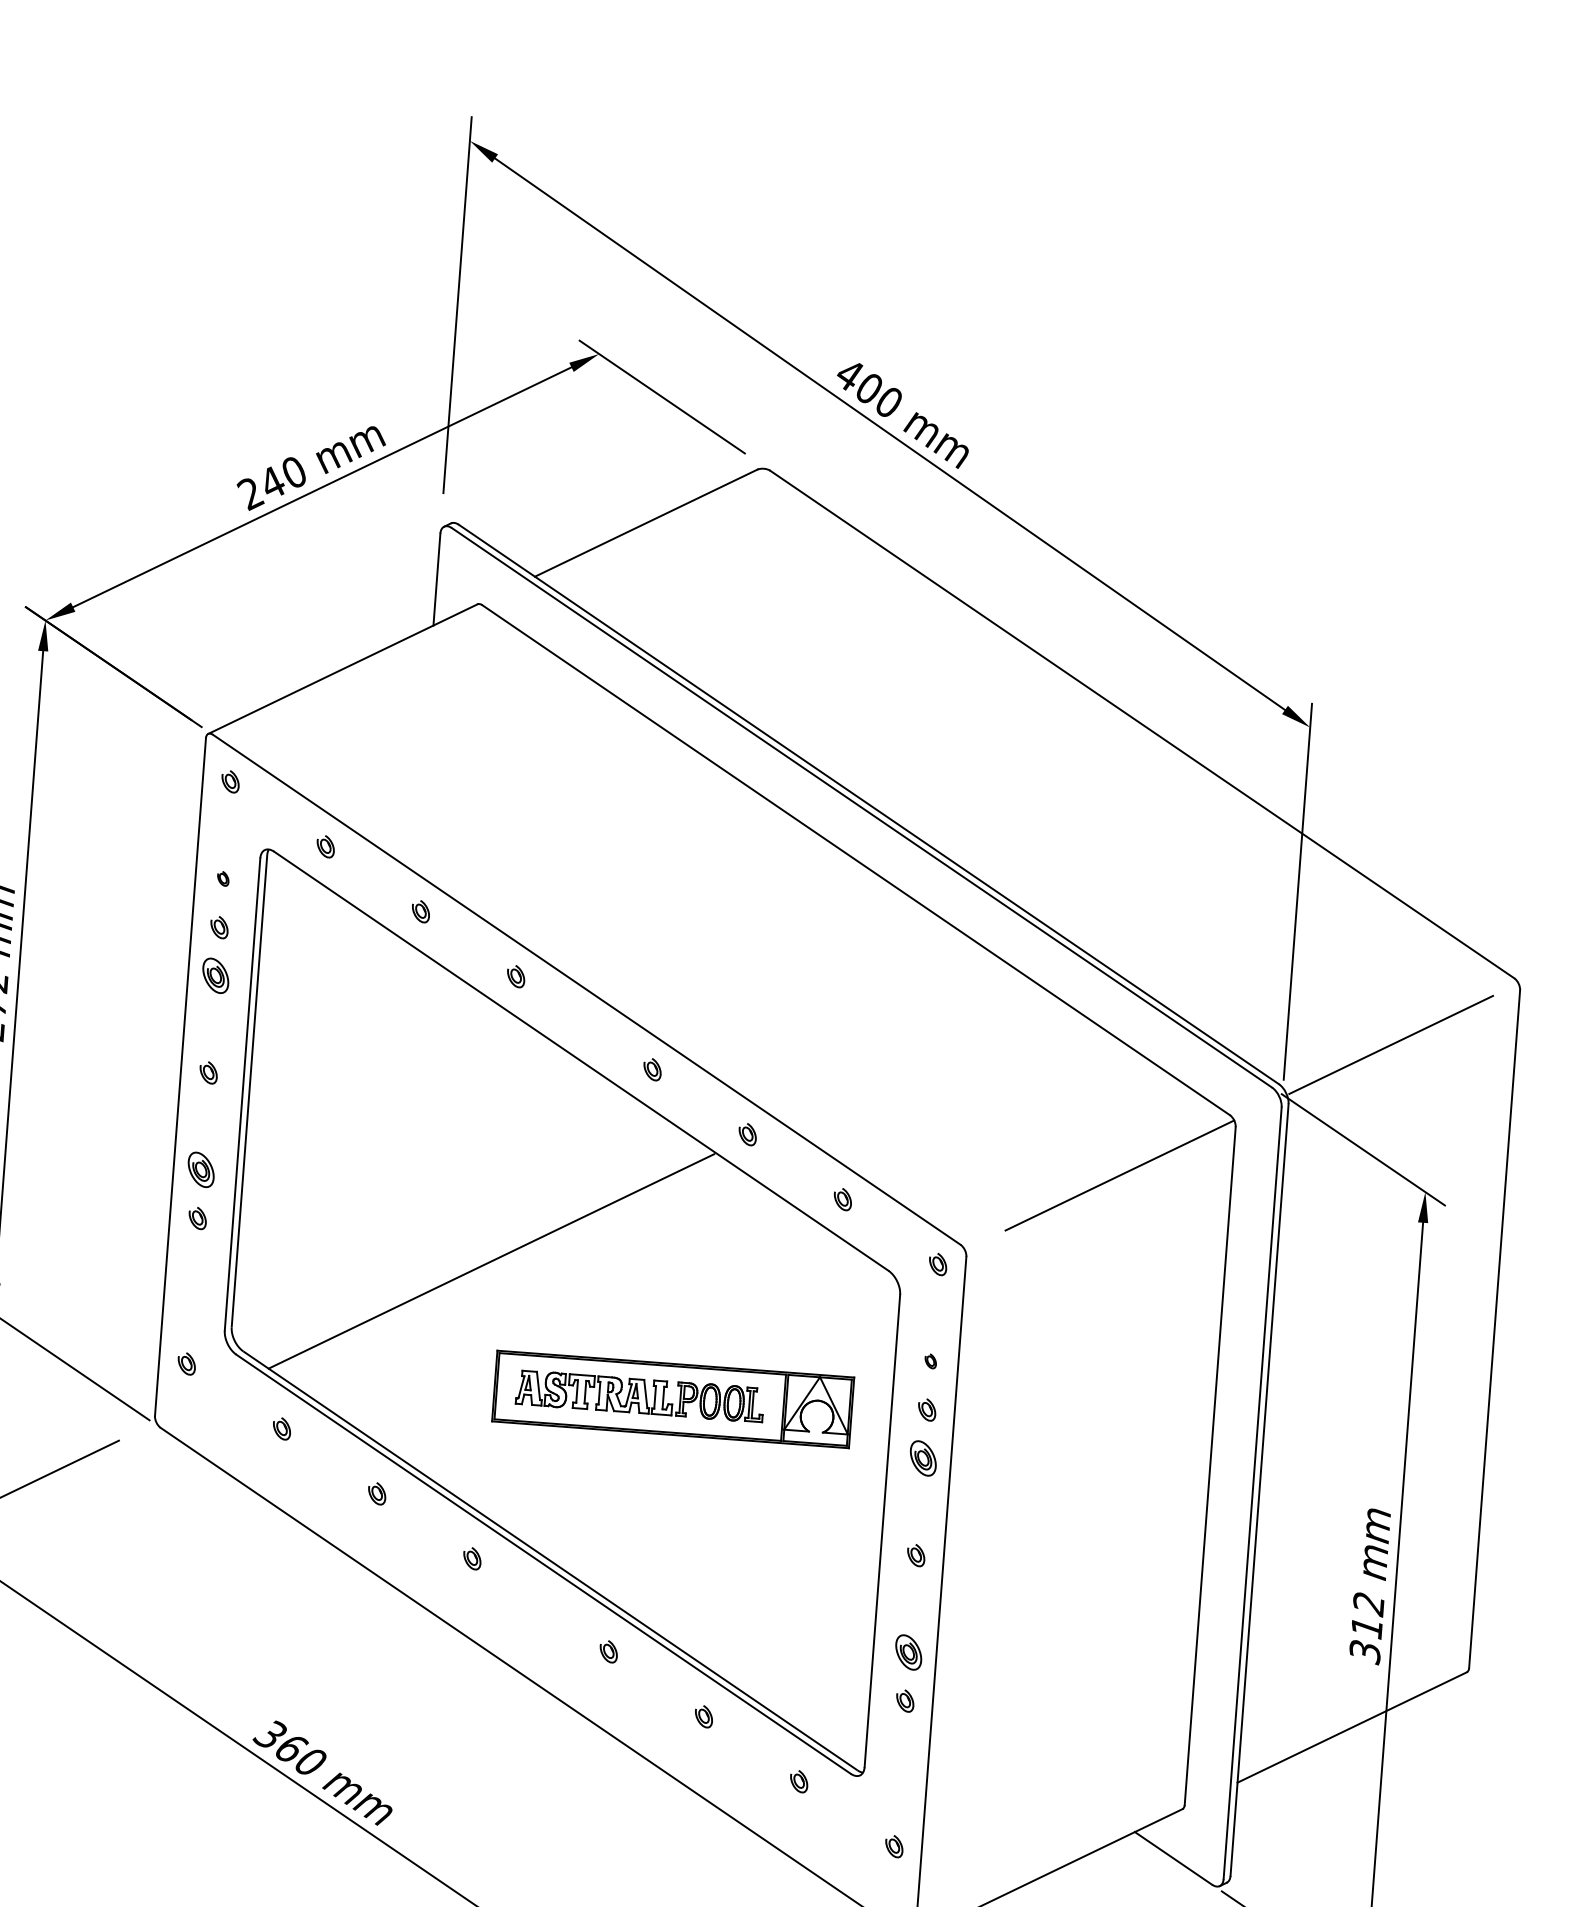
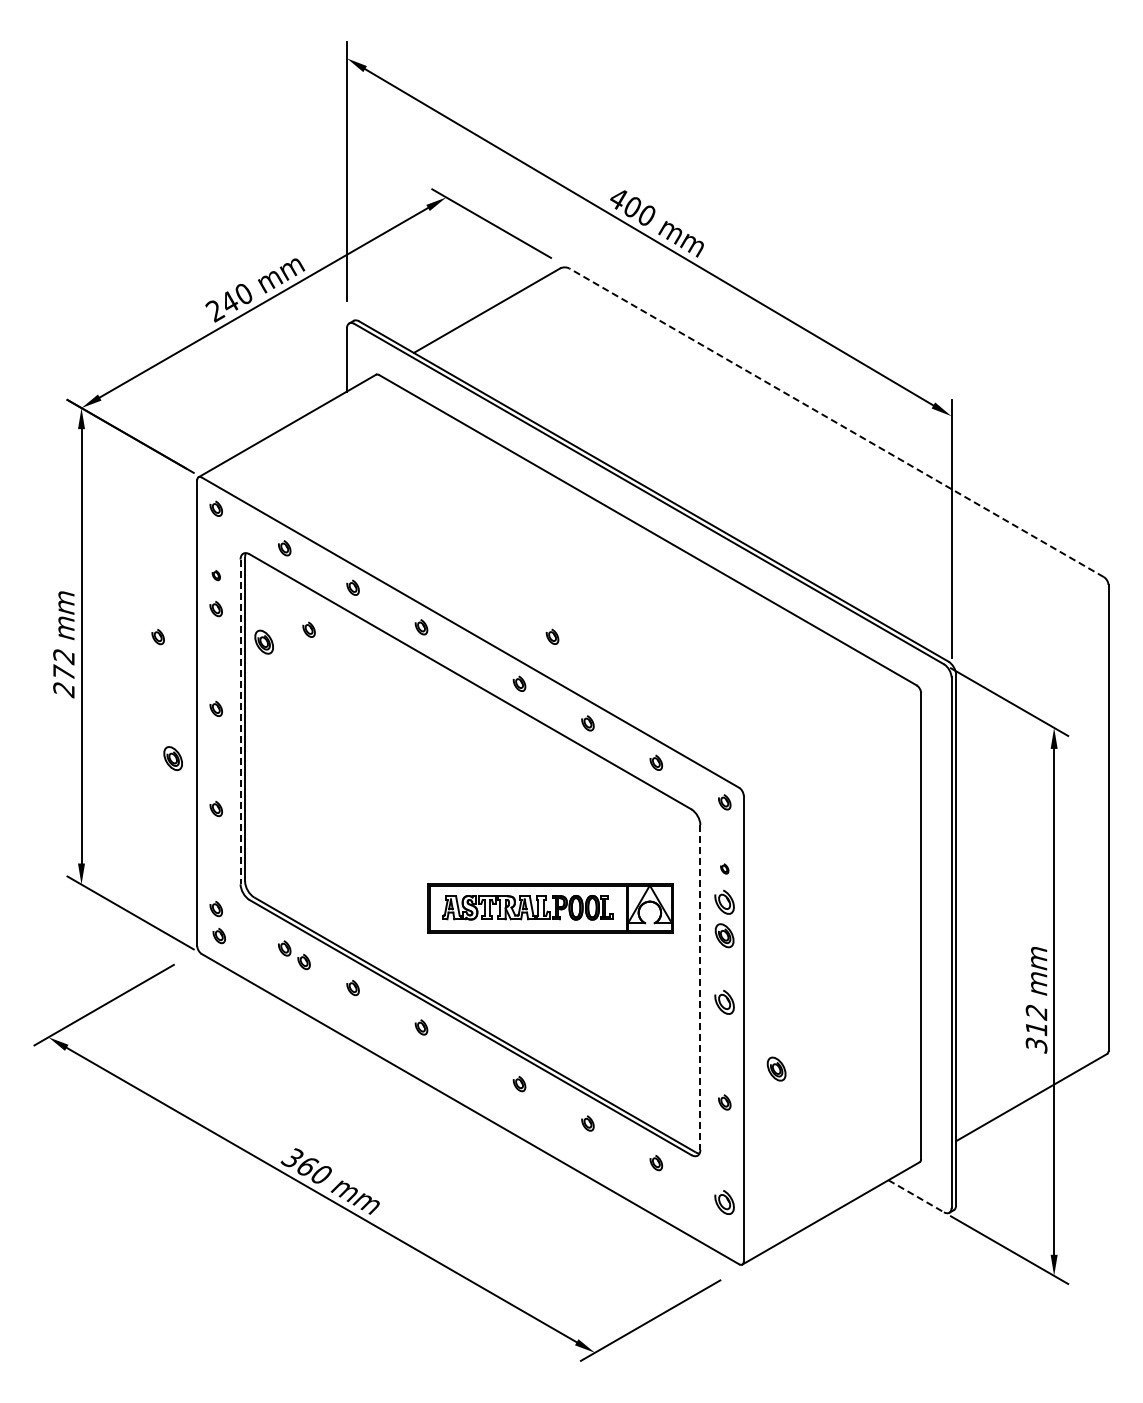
line: (1142, 724) -> (836, 422), solid -> dashed
part: (130, 962) -> (157, 637), added
part: (351, 967) -> (308, 629), added
part: (214, 974) -> (263, 641), moved
part: (705, 1004) -> (552, 636), added
line: (1391, 1044) -> (1023, 628), removed
line: (242, 1095) -> (240, 722), solid -> dashed
part: (200, 1169) -> (172, 758), moved
line: (1120, 1174) -> (844, 731), removed
line: (491, 1260) -> (419, 822), removed
part: (186, 1404) -> (218, 936), added
part: (926, 1410) -> (724, 902), size x1.6
part: (307, 1449) -> (303, 961), added
line: (882, 1531) -> (700, 987), solid -> dashed
part: (915, 1555) -> (724, 1002), size x1.6
part: (908, 1651) -> (776, 1068), moved
part: (893, 1846) -> (724, 1202), size x1.6
line: (1173, 1858) -> (916, 1196), solid -> dashed

